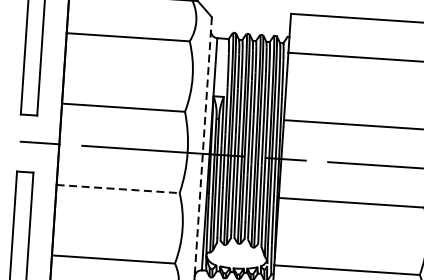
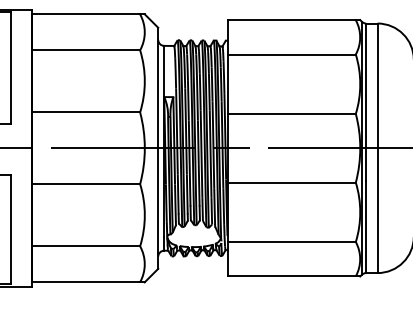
line: (203, 145) -> (158, 140), dashed -> solid
line: (118, 189) -> (86, 184), dashed -> solid

